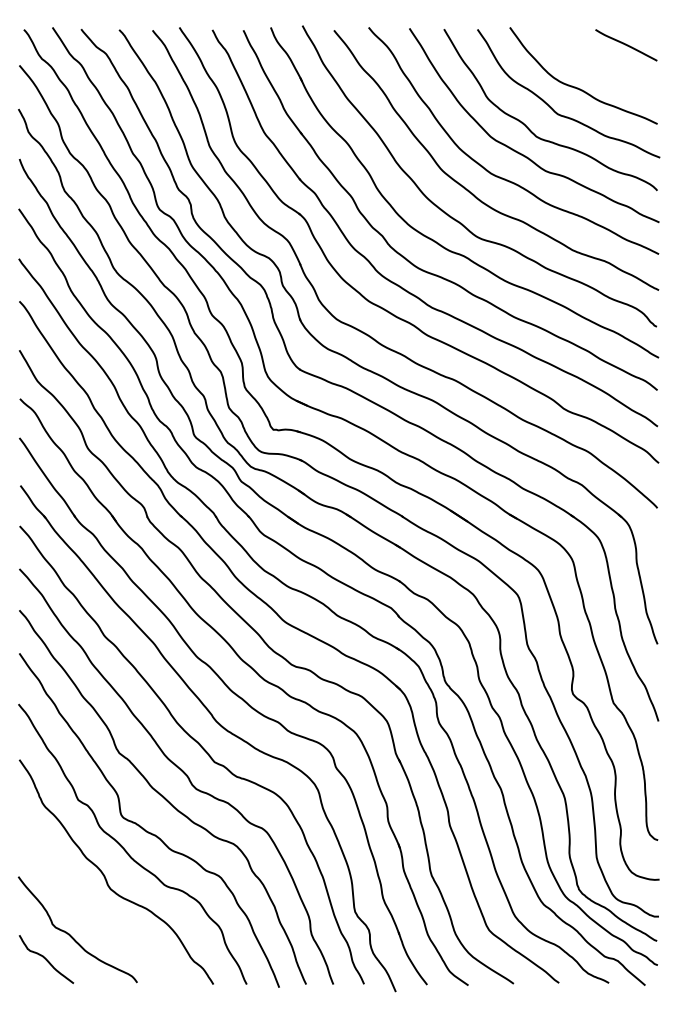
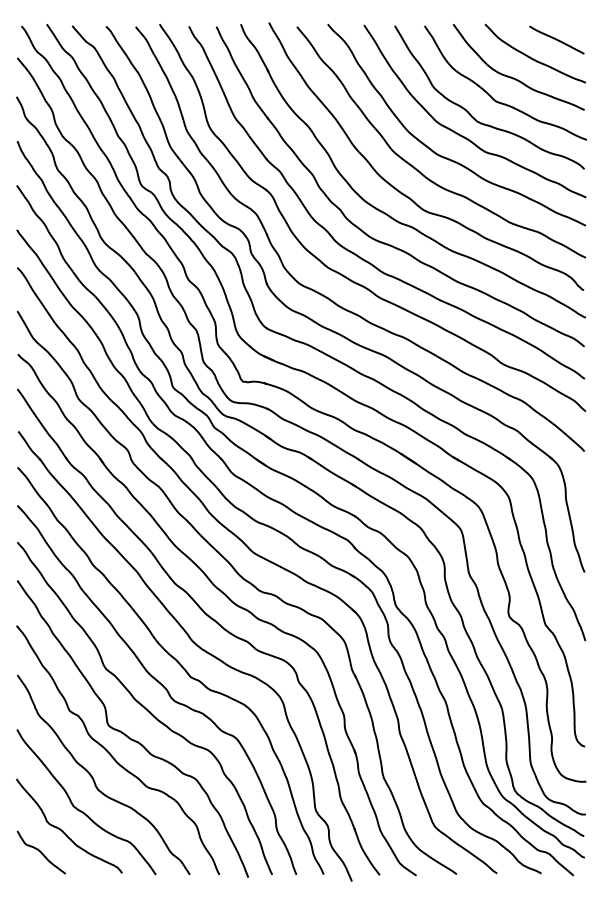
curve: (599, 65) -> (532, 58), added
curve: (90, 911) -> (80, 809), added

